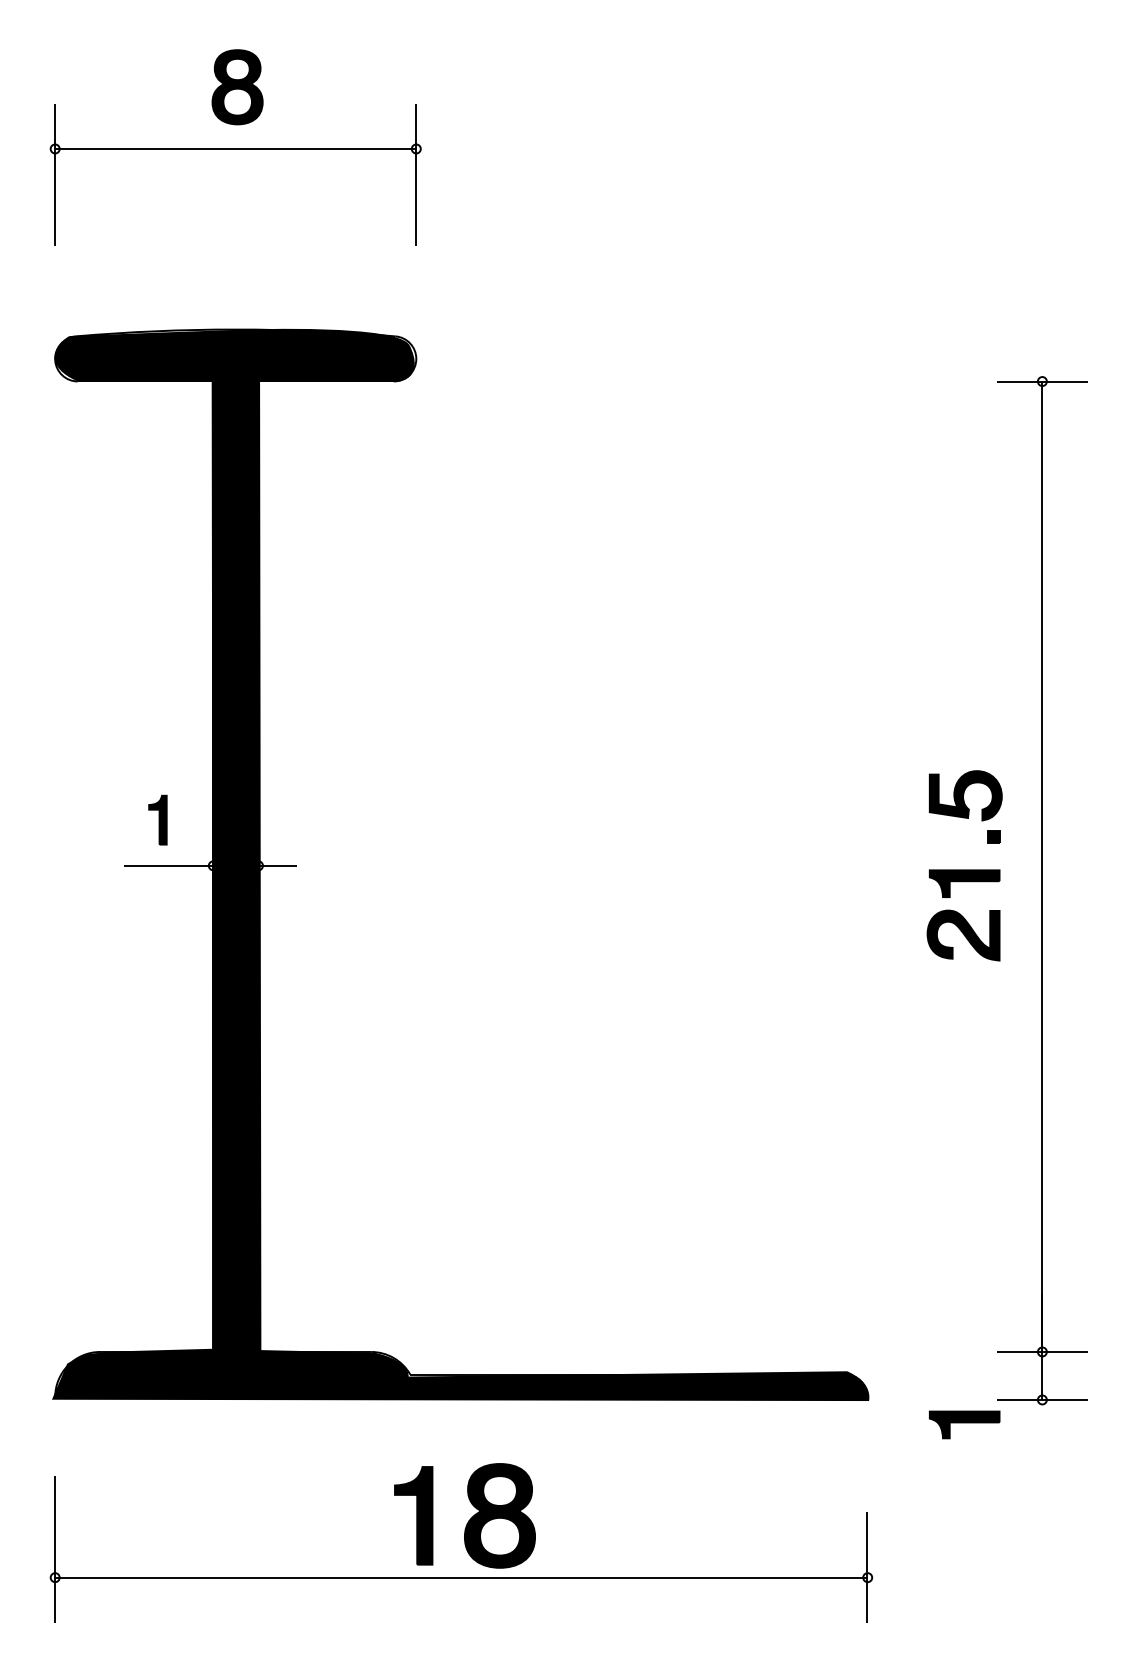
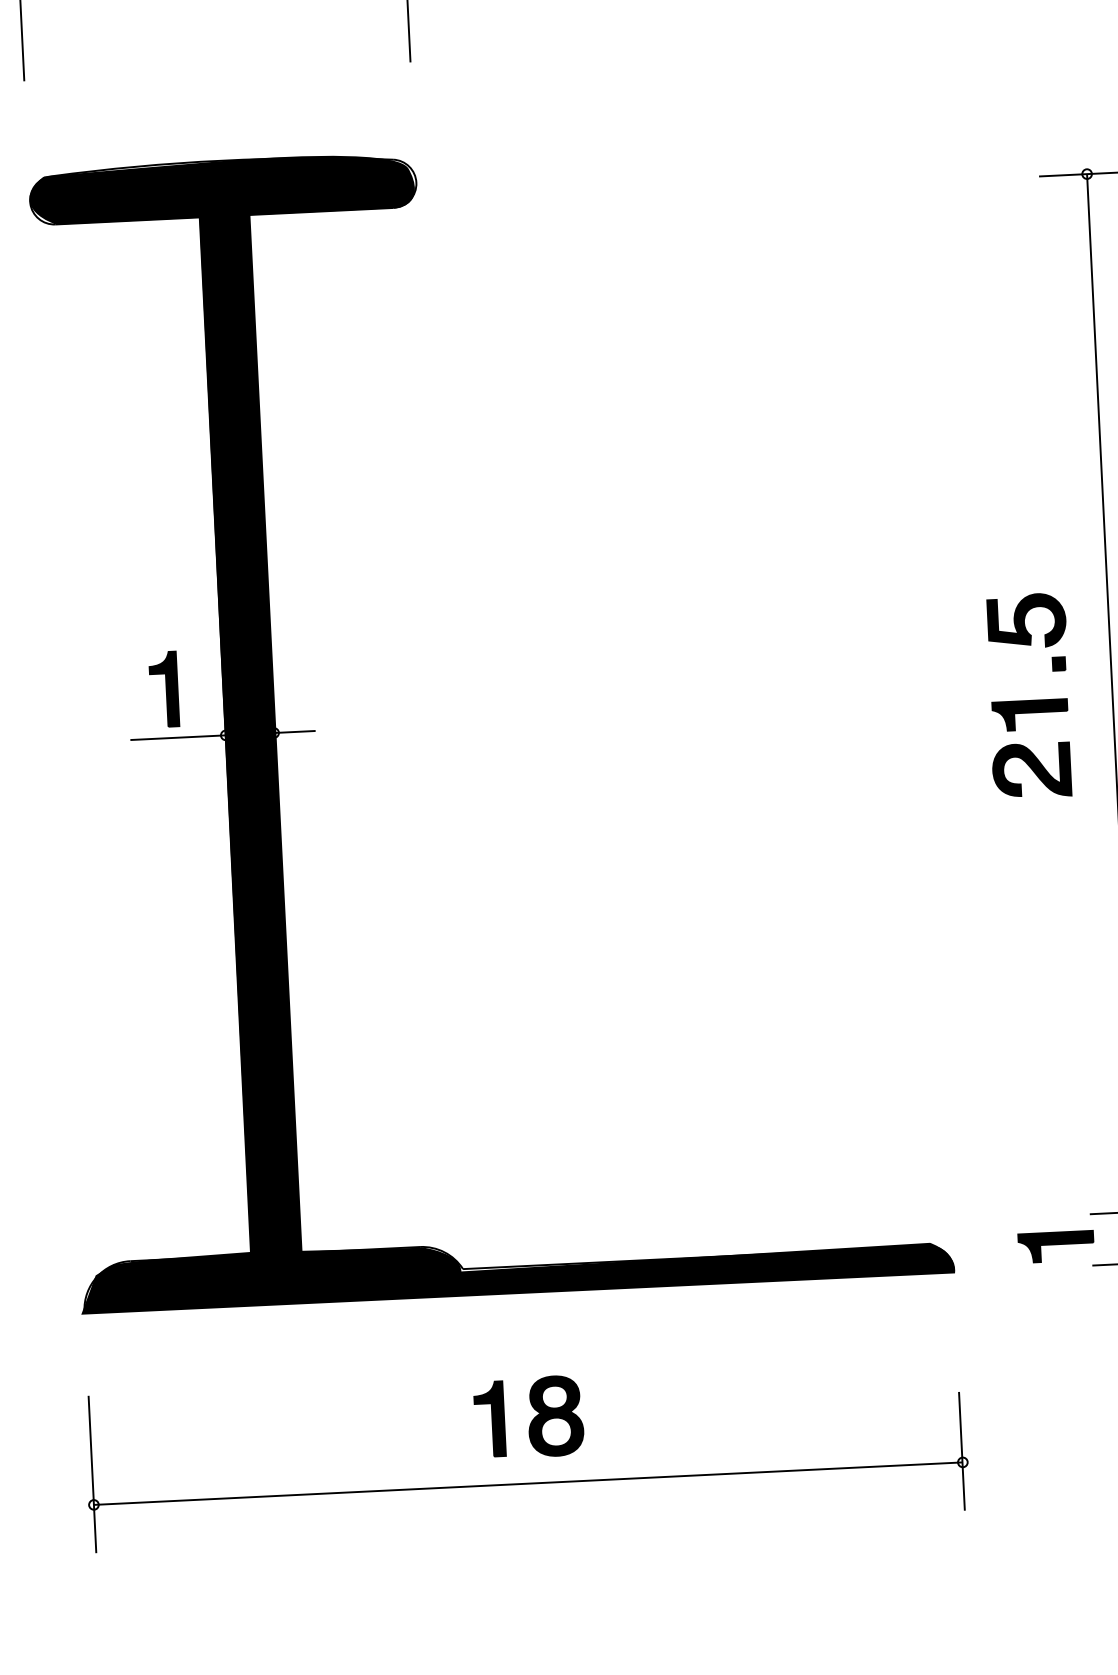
part: (157, 819) -> (163, 688), size x1.43
part: (964, 1424) -> (1056, 1246), moved
part: (464, 1515) -> (528, 1417), size x0.71

